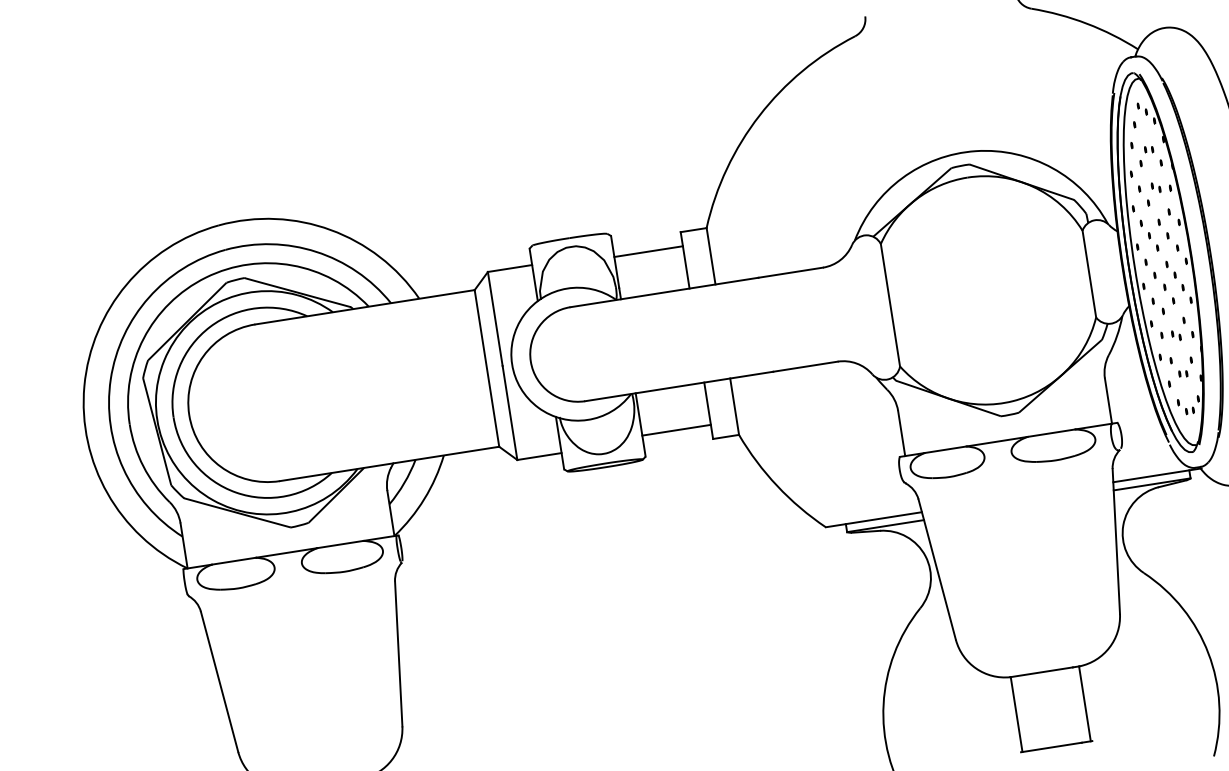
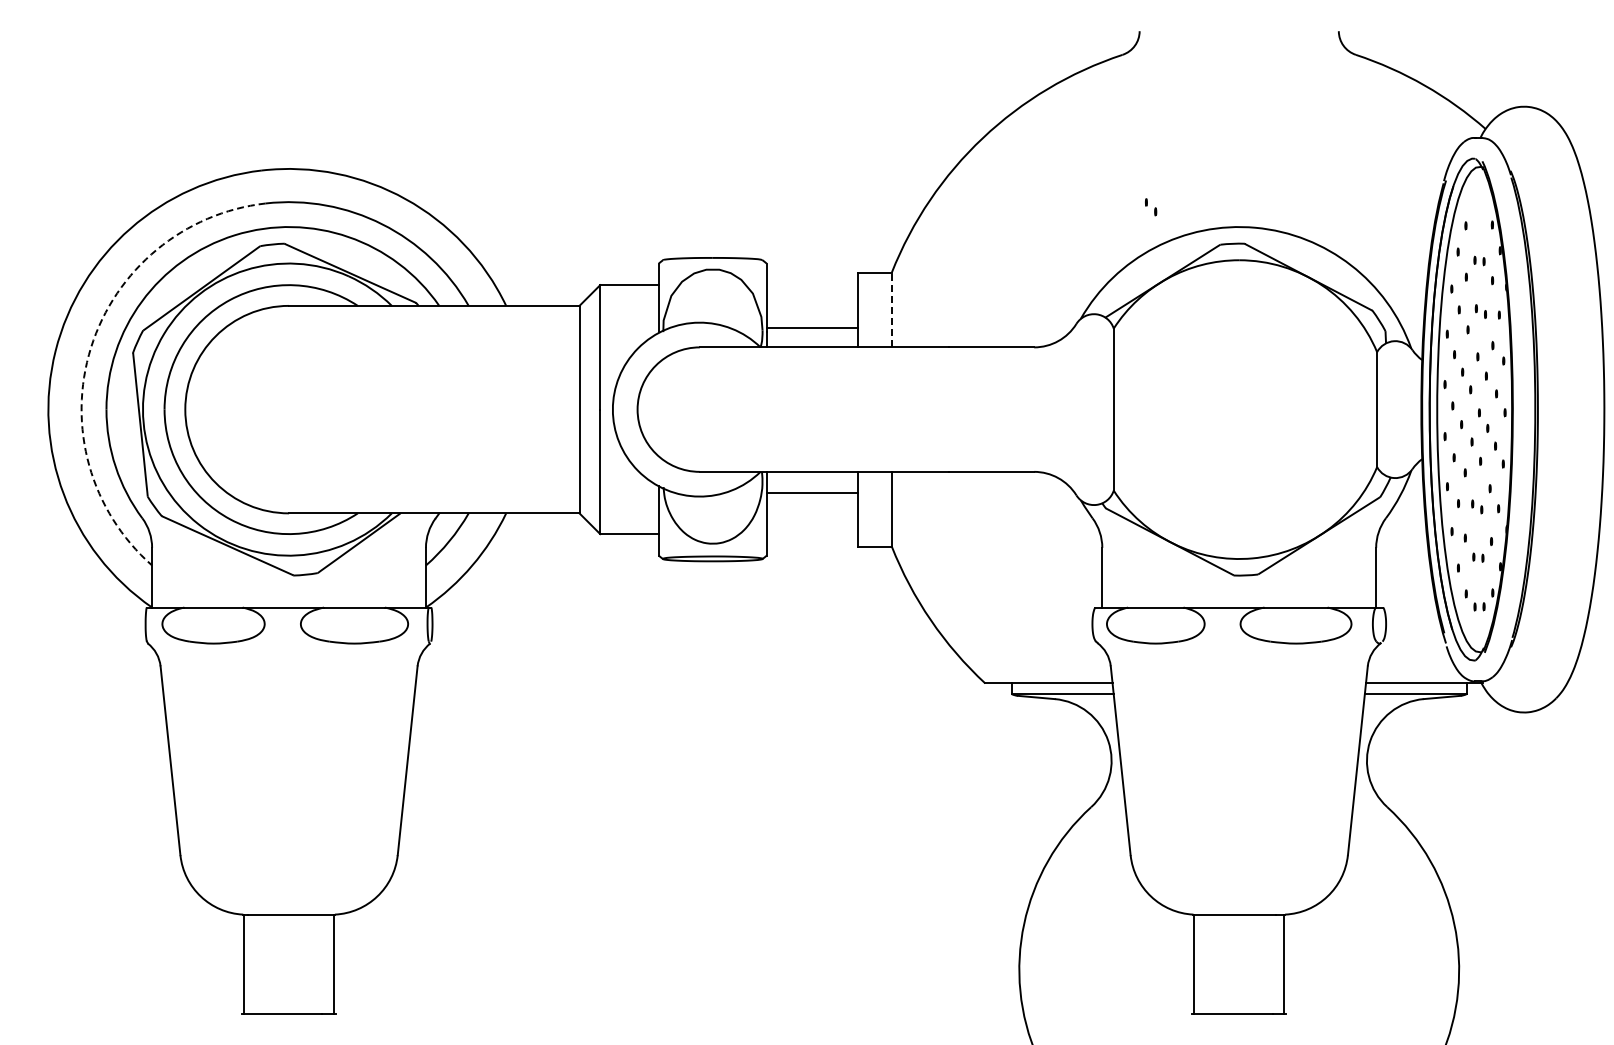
part: (1142, 109) -> (1151, 207), moved
line: (648, 251) -> (811, 328), moved
line: (710, 255) -> (891, 309), solid -> dashed
arc: (111, 379) -> (91, 347), solid -> dashed
line: (676, 430) -> (811, 492), moved

